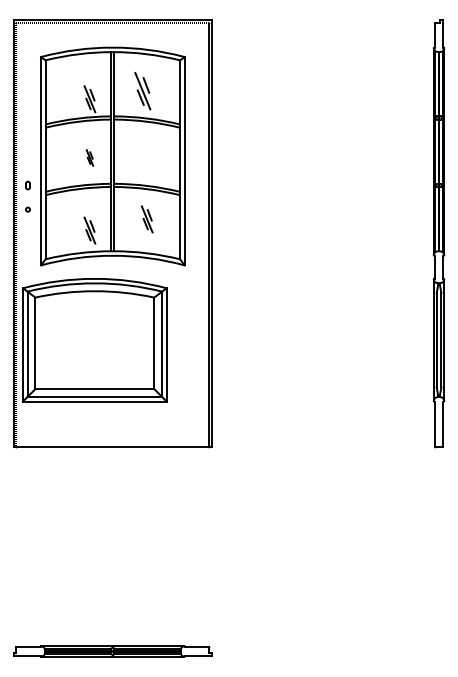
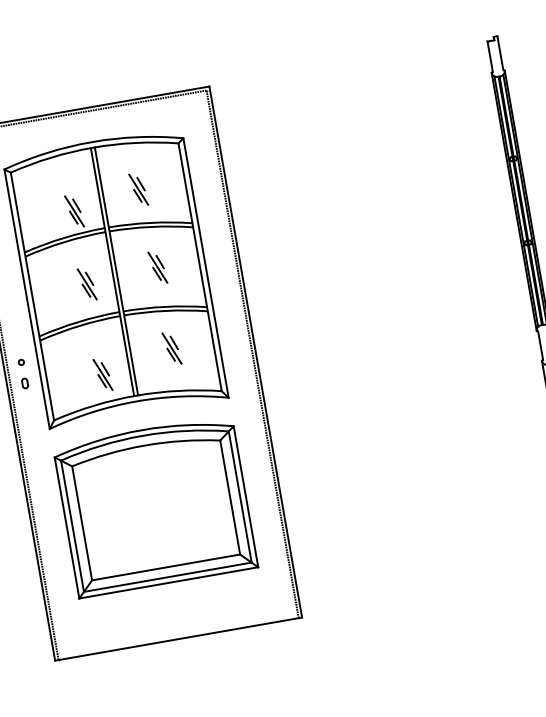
part: (142, 90) -> (138, 189), size x0.71
part: (146, 154) -> (157, 267), added
part: (89, 157) -> (86, 284), size x1.67
part: (27, 185) -> (24, 383), moved
part: (94, 340) -> (155, 506), moved

